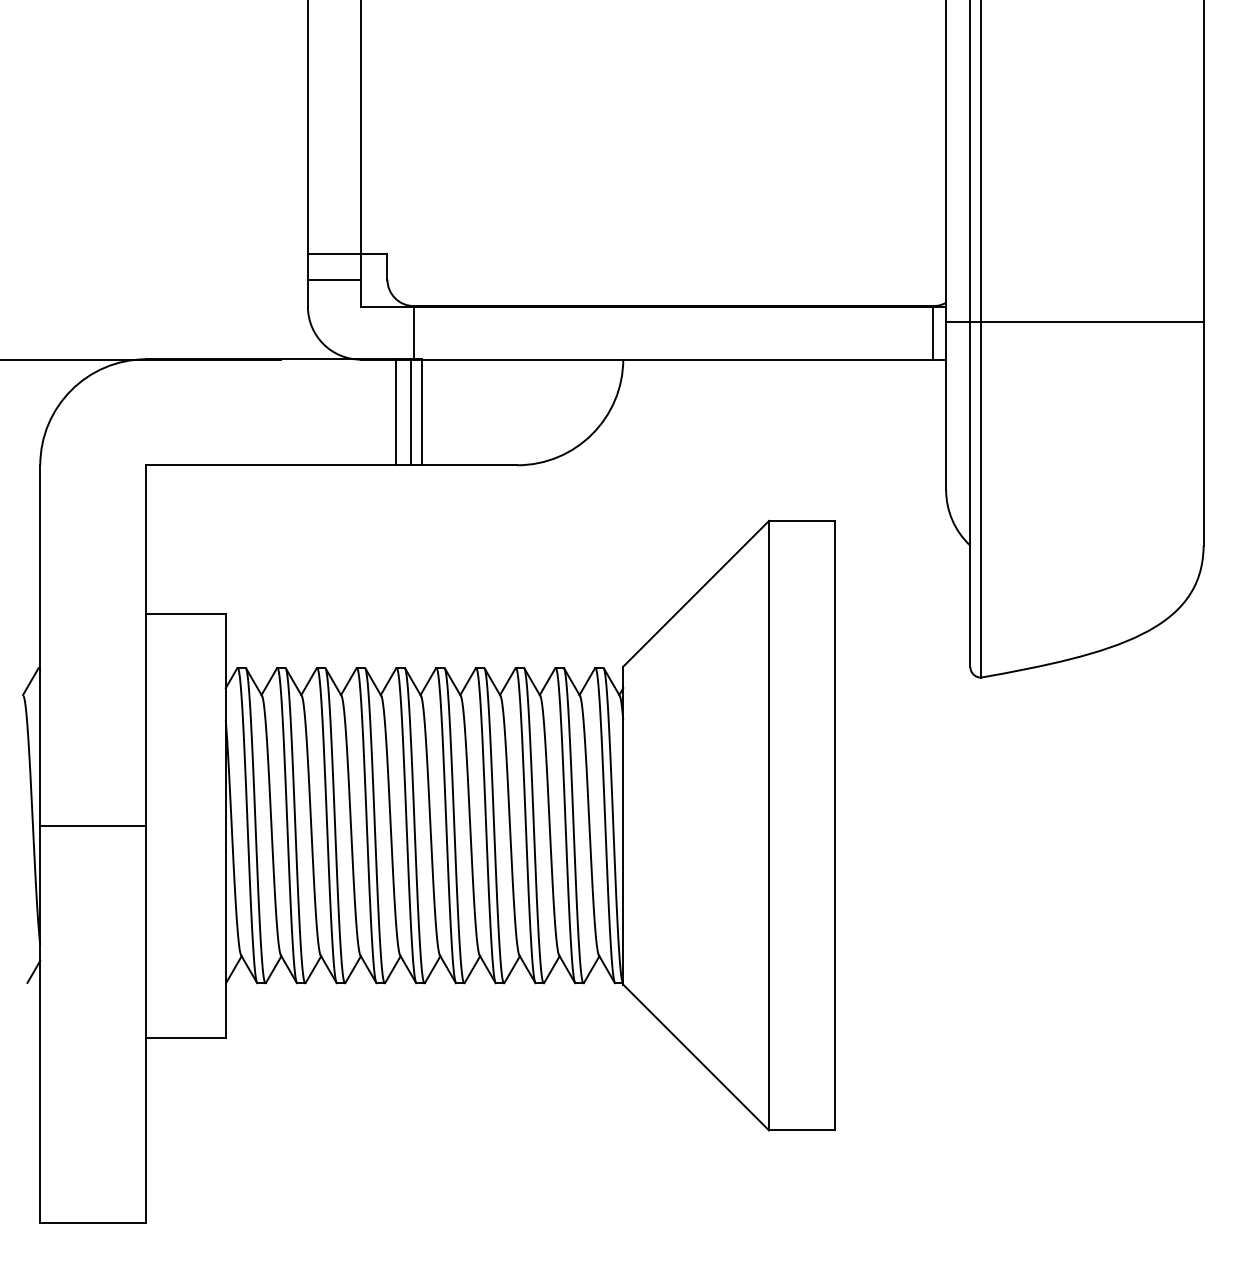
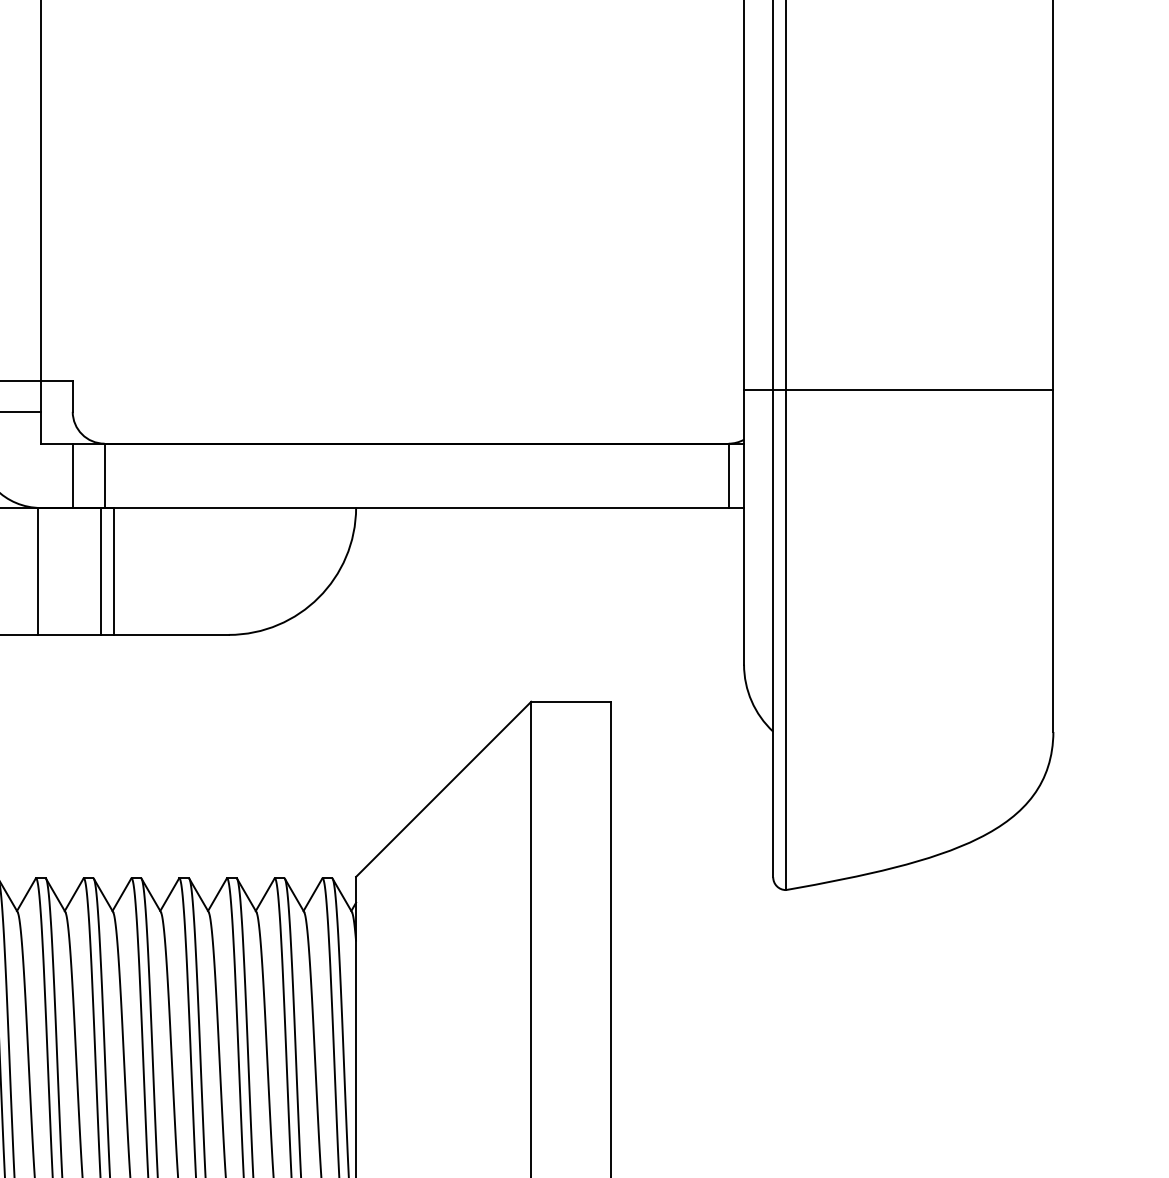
line: (1074, 321) -> (898, 390), moved
line: (387, 332) -> (72, 475), added
line: (396, 412) -> (37, 571), moved

